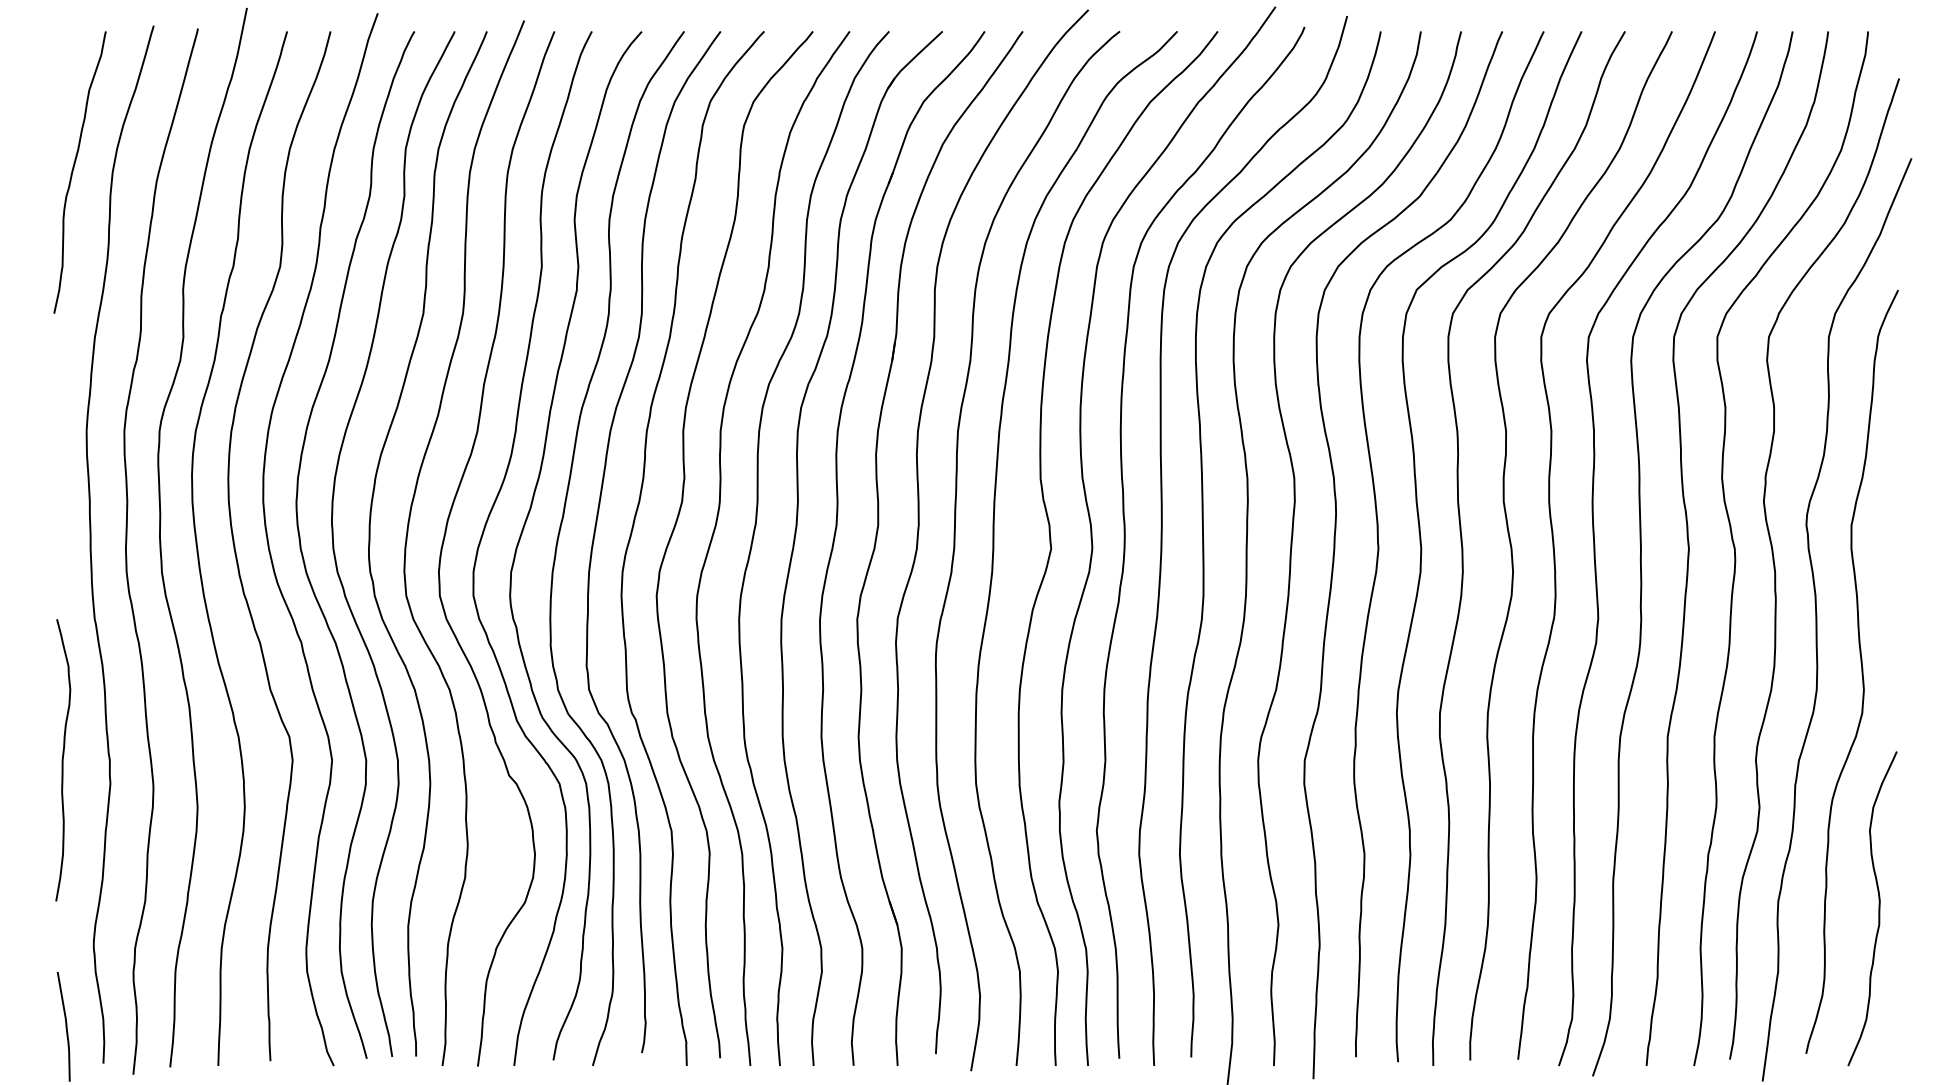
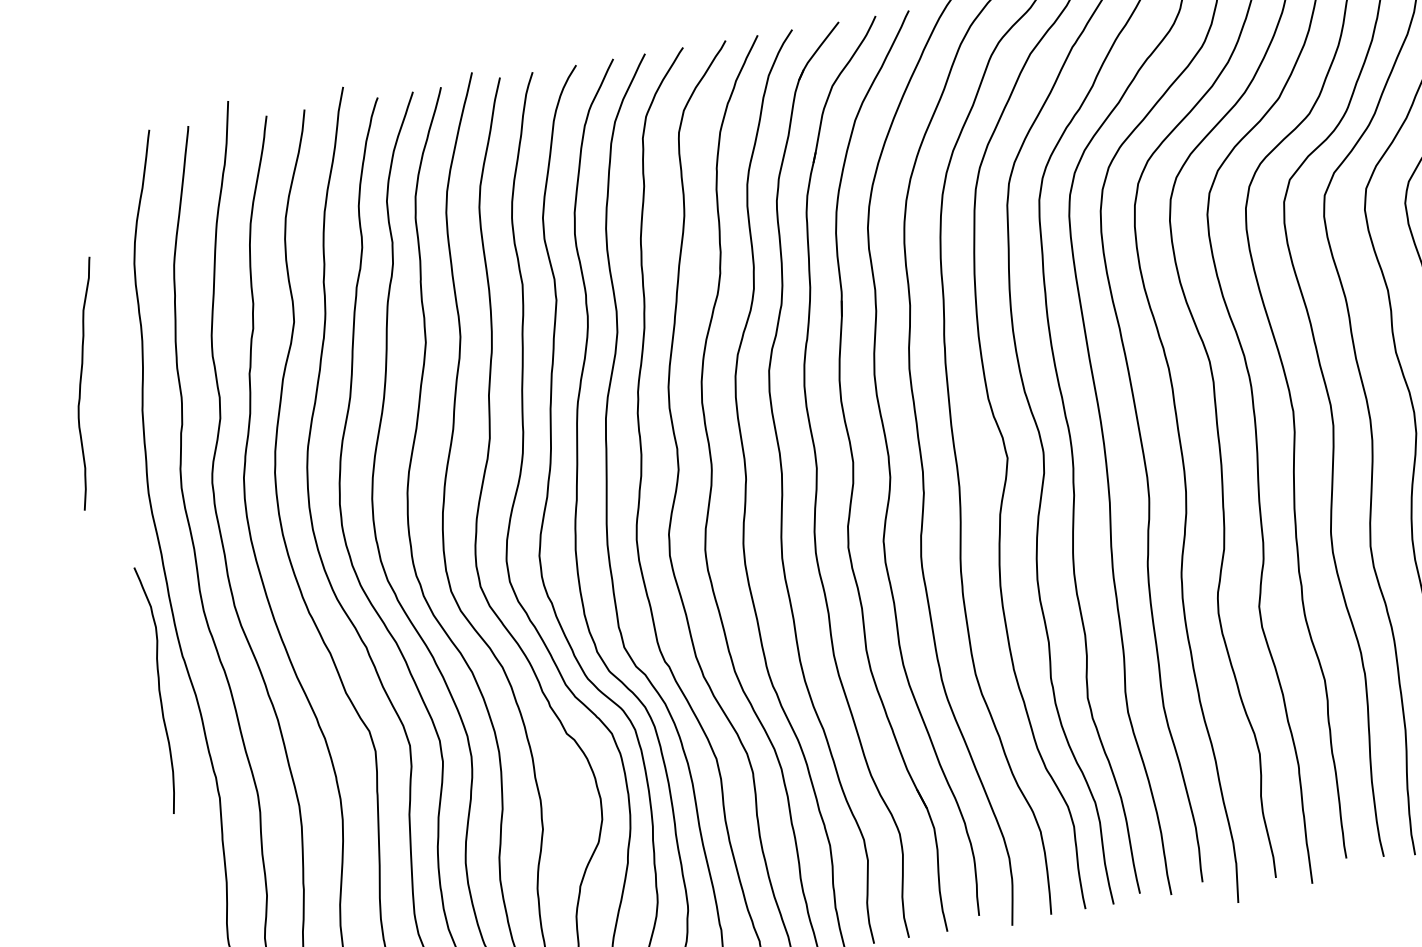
curve: (73, 172) -> (81, 384), moved
curve: (63, 760) -> (160, 689), moved

